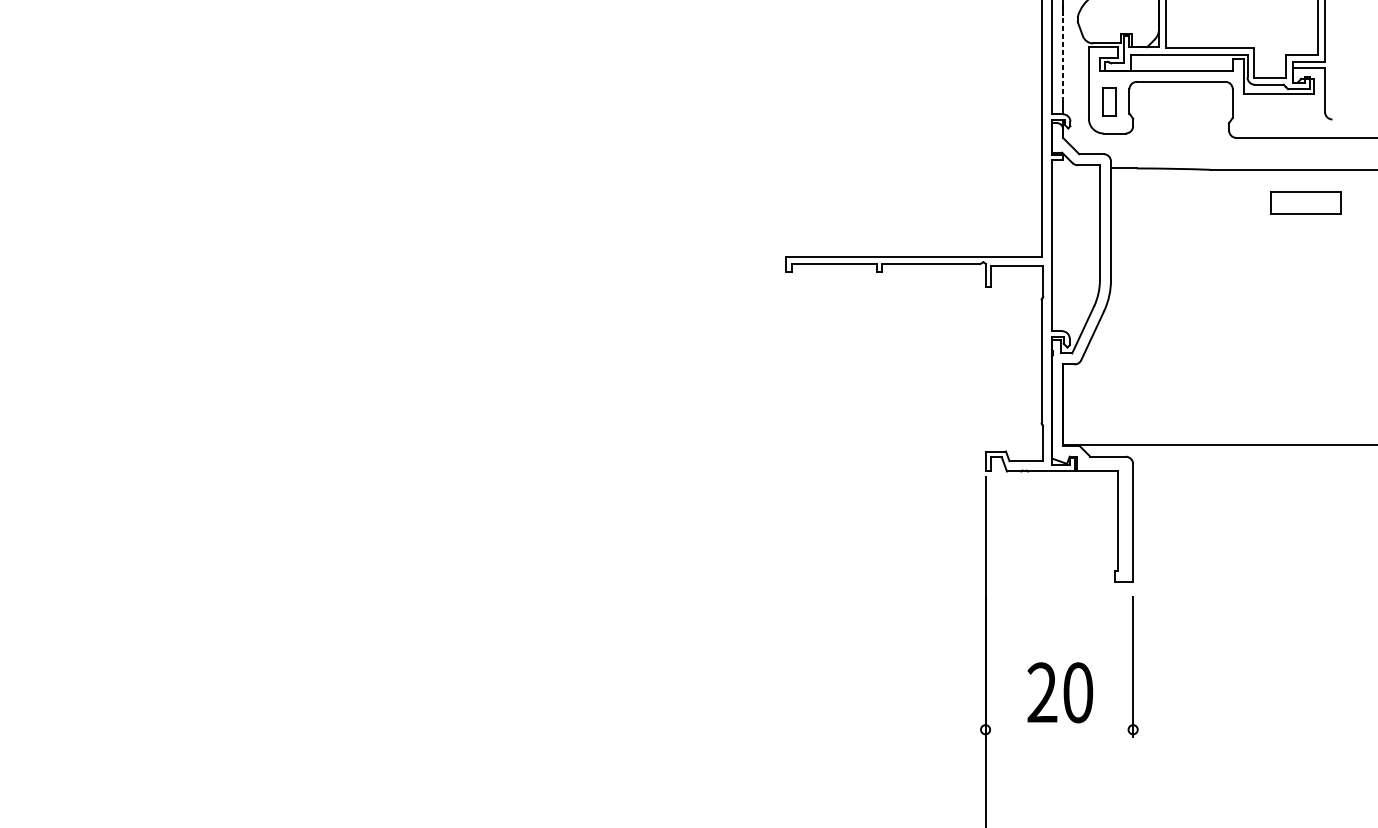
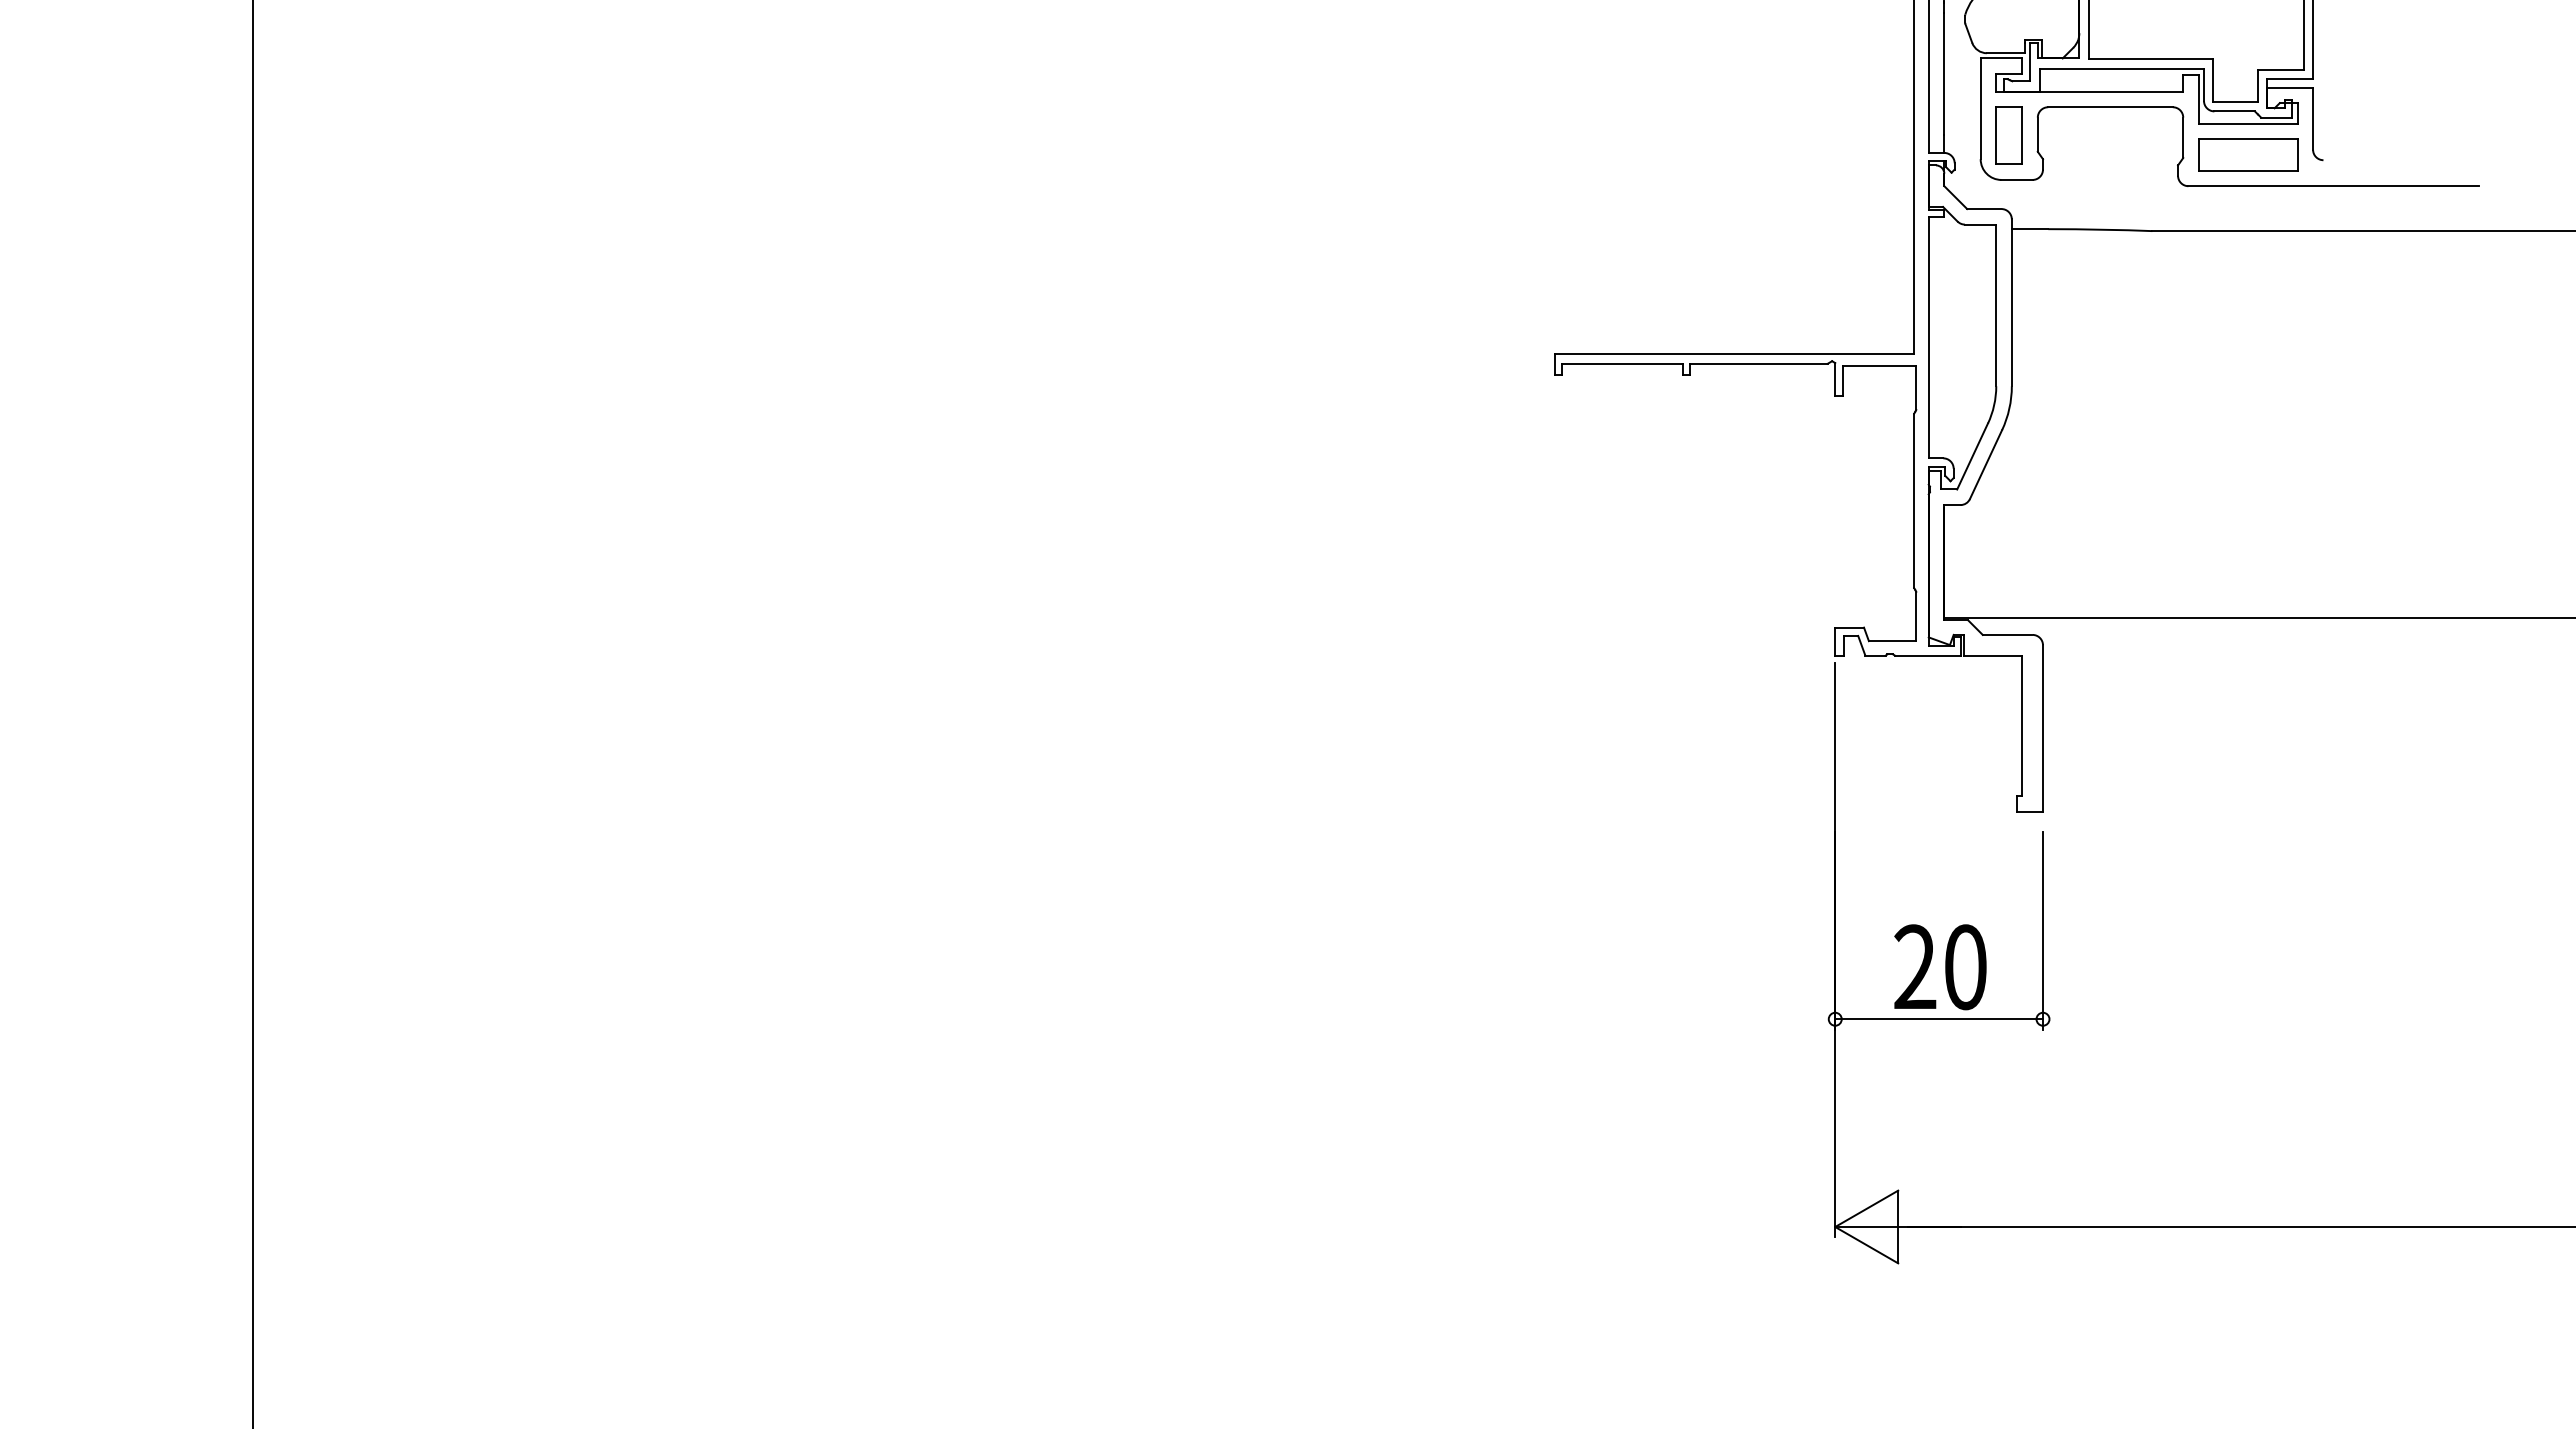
line: (1063, 57) -> (1944, 73), dashed -> solid
part: (1108, 101) -> (2008, 135), size x1.43
part: (1306, 202) -> (2248, 154), moved
line: (1059, 729) -> (1939, 1019), added

